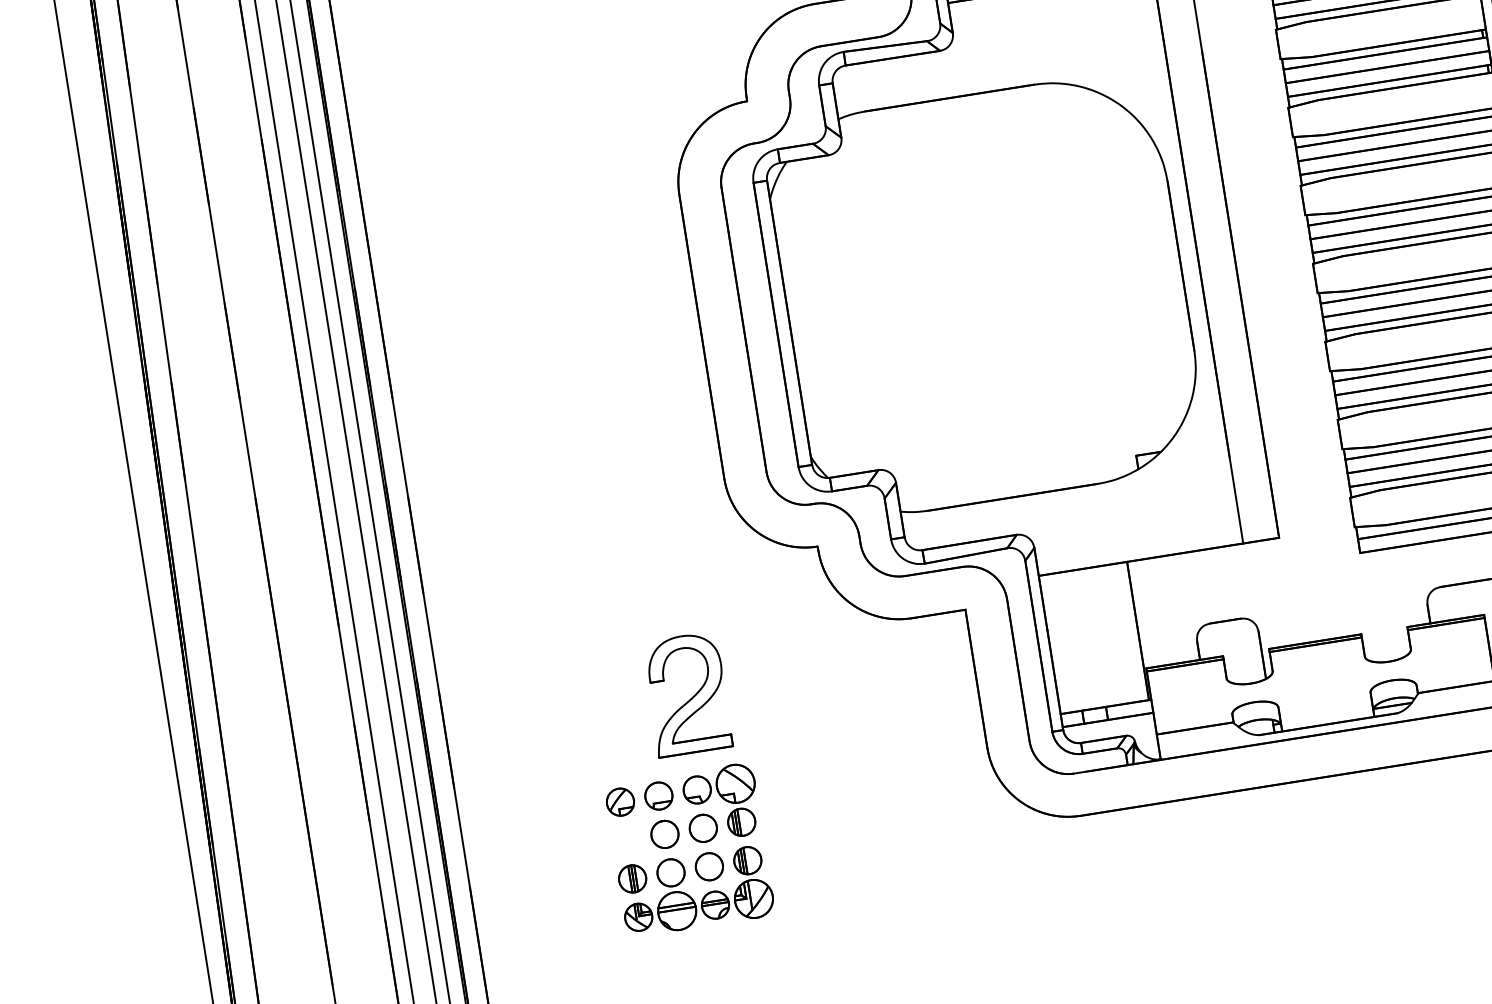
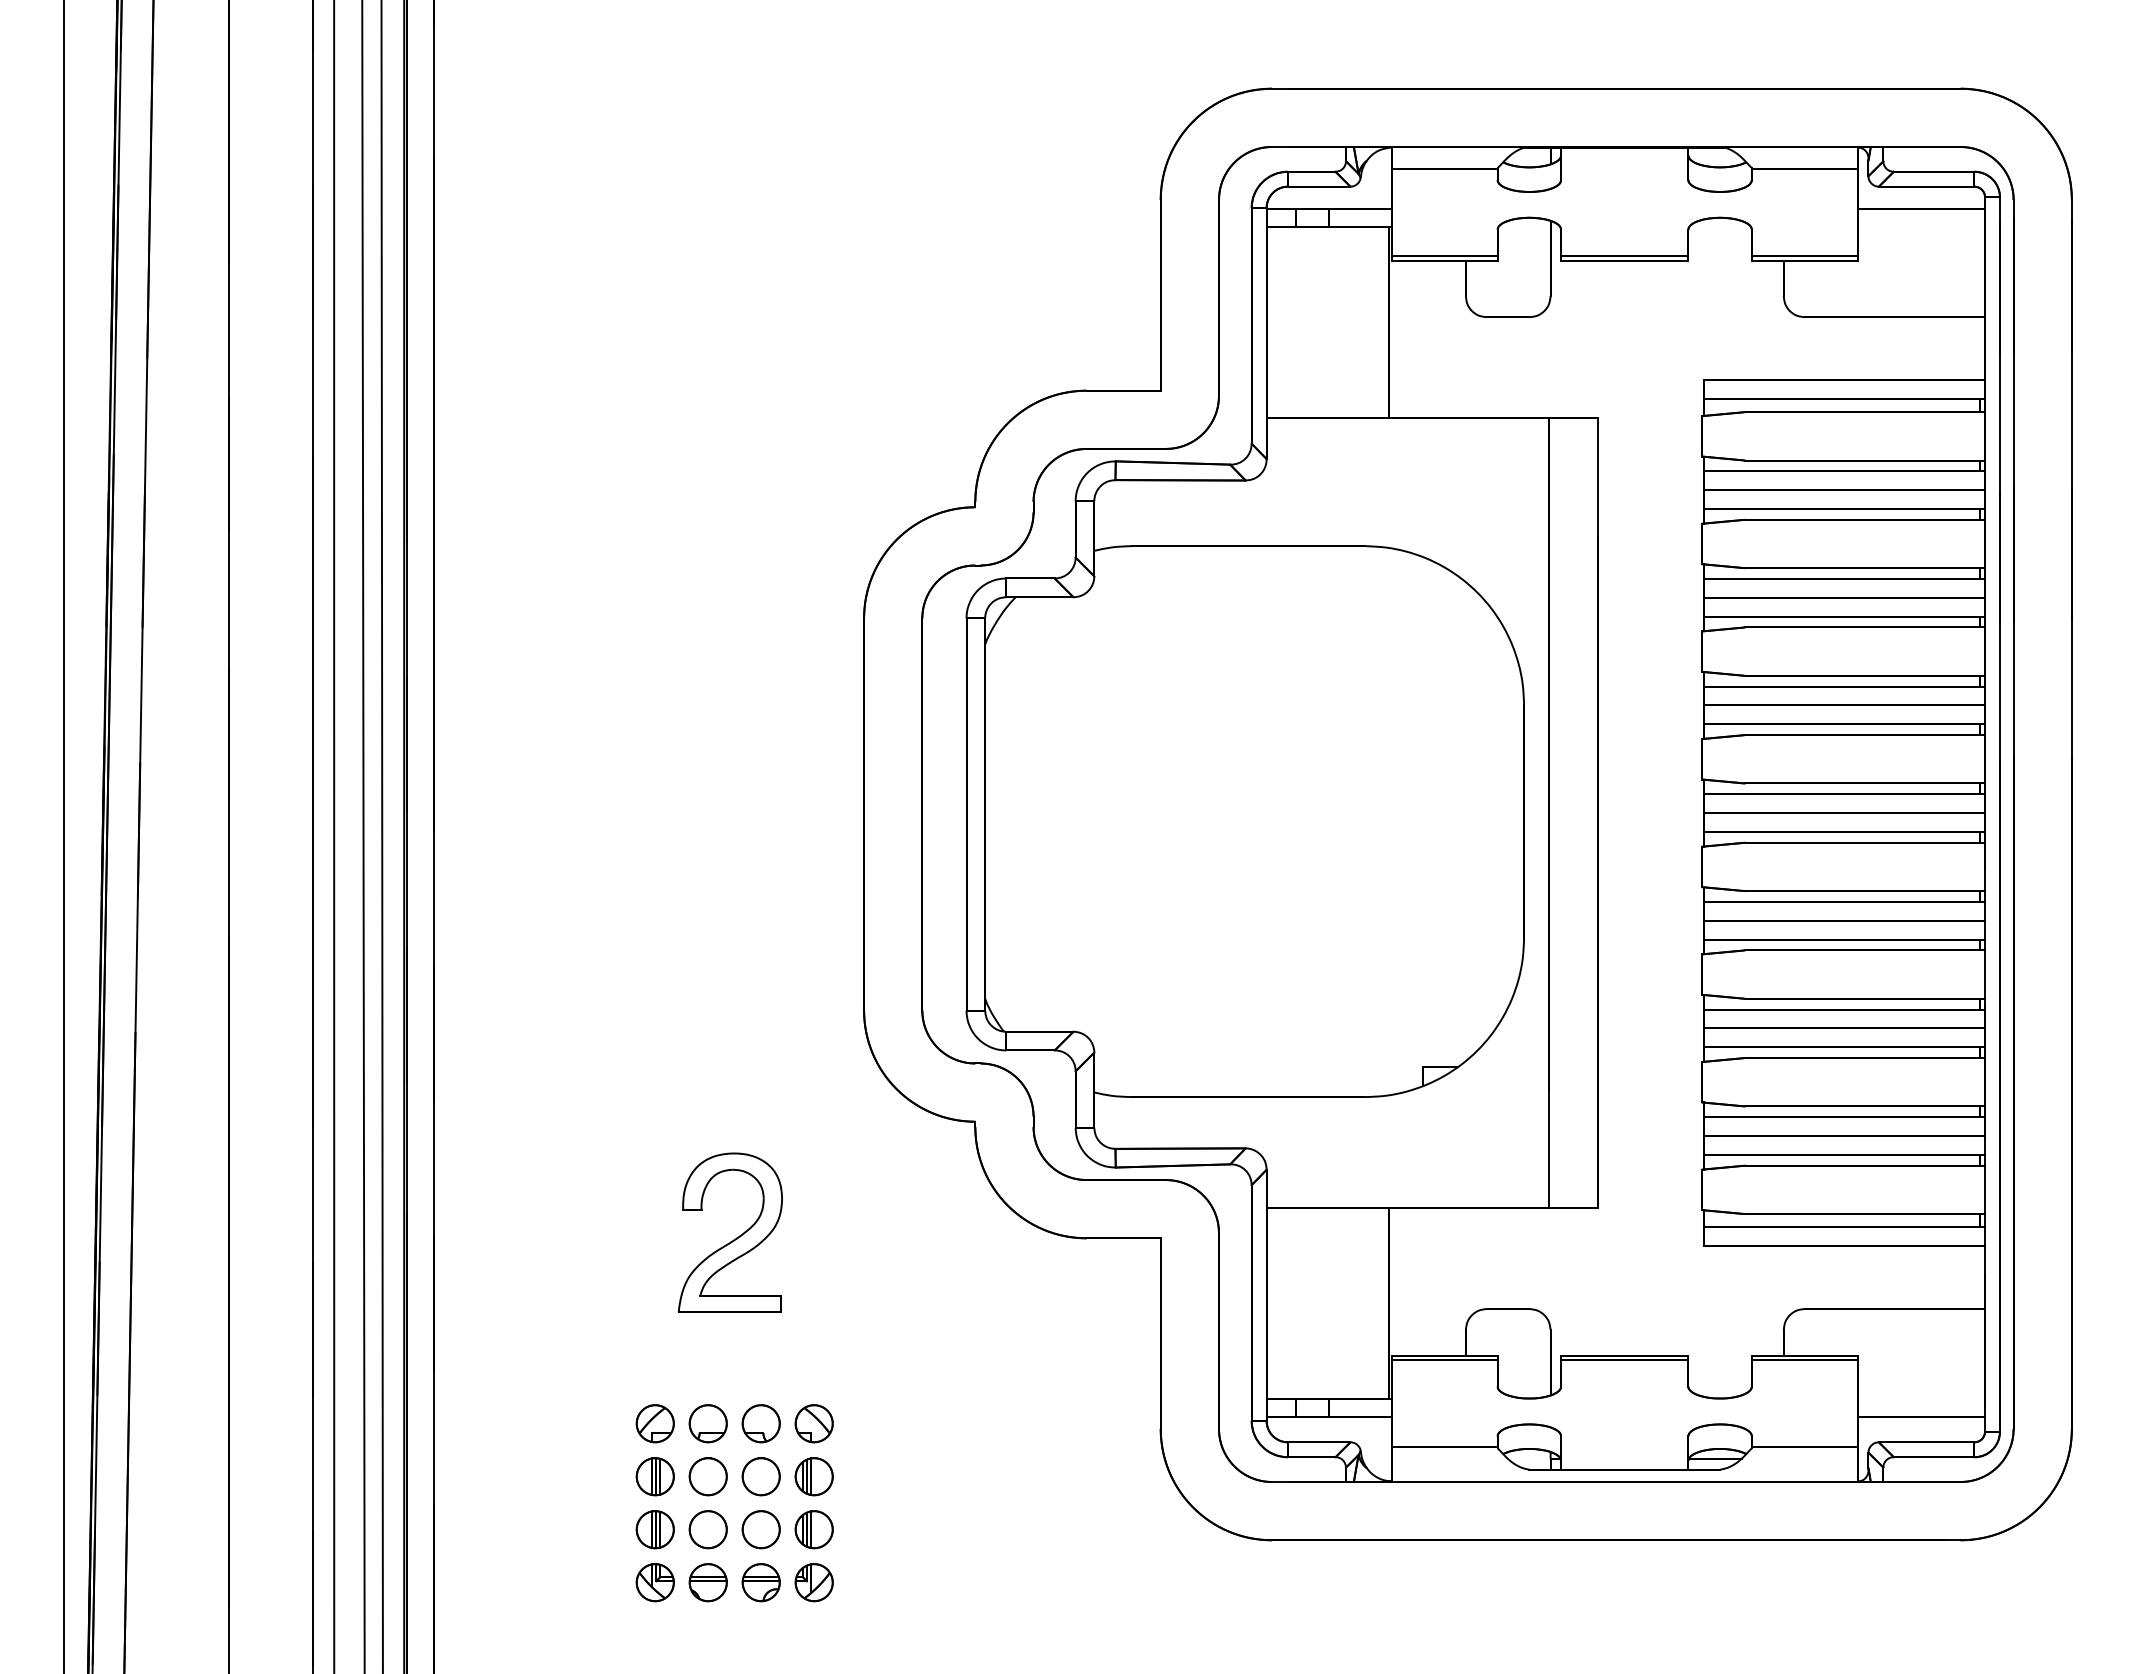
part: (690, 698) -> (733, 1239), moved
part: (735, 783) -> (813, 1423), size x0.71
part: (625, 840) -> (654, 1476), added
part: (753, 899) -> (813, 1582), size x0.71
part: (676, 911) -> (707, 1582), size x0.71

